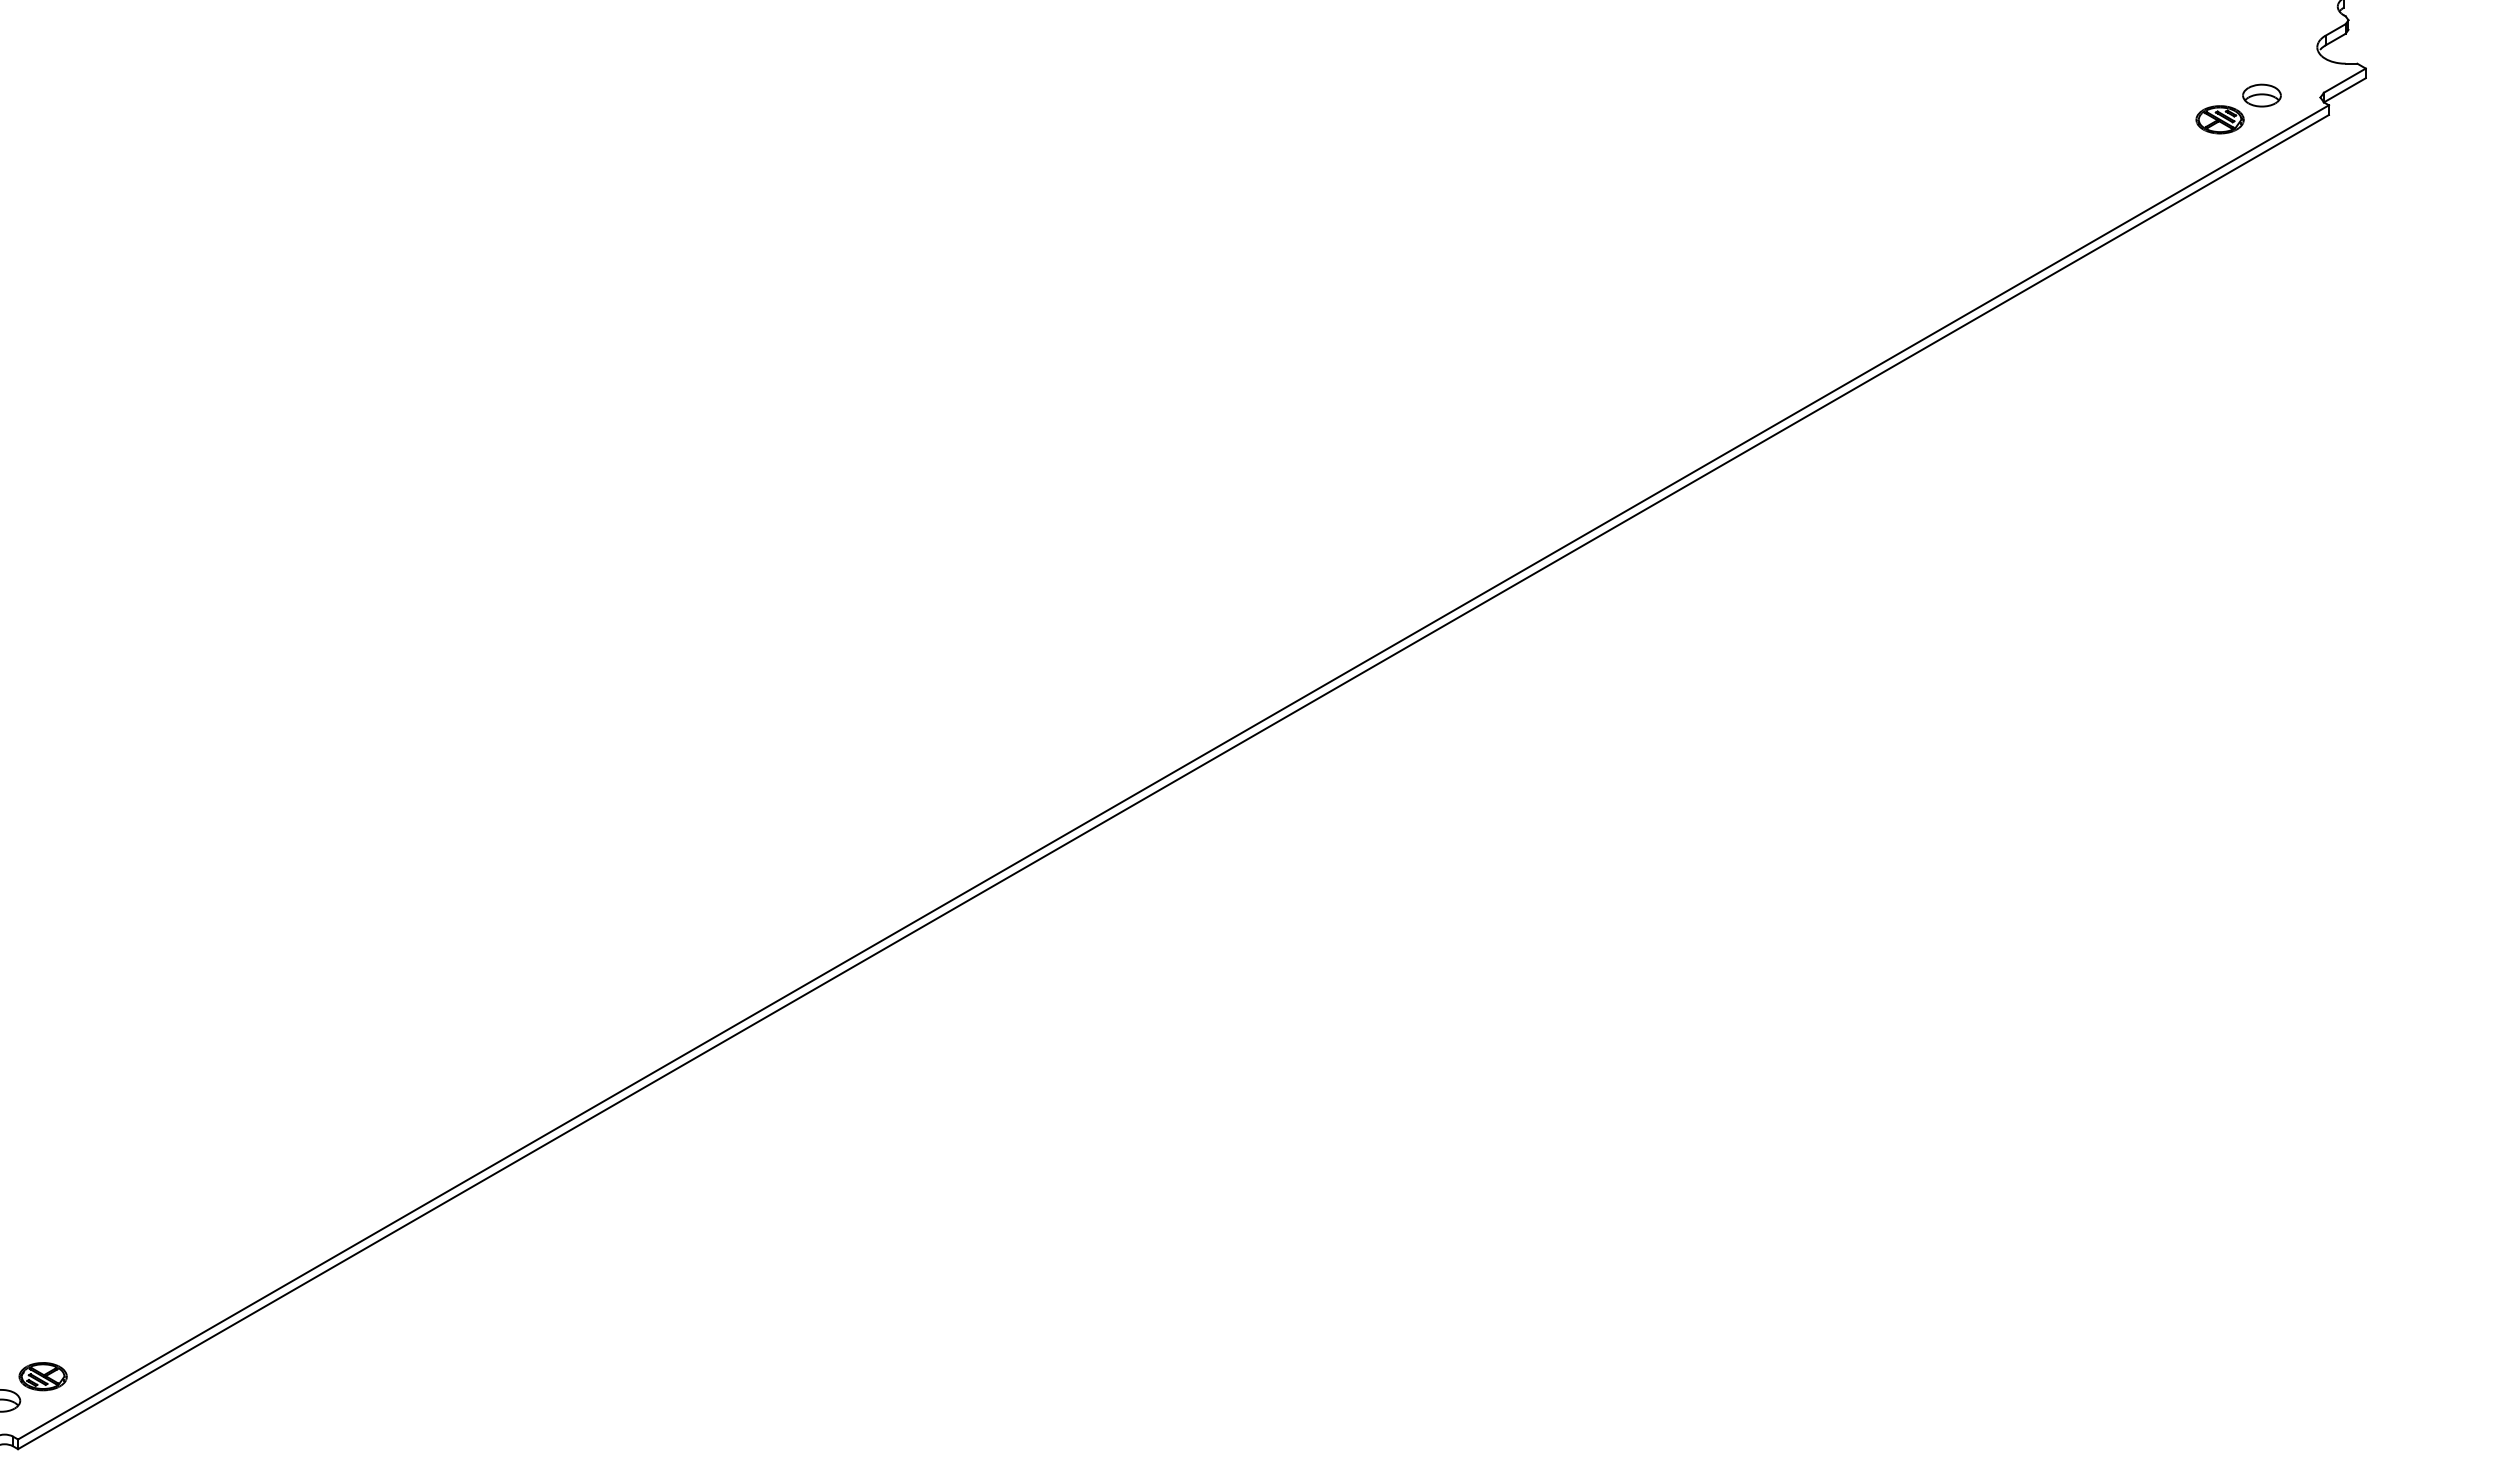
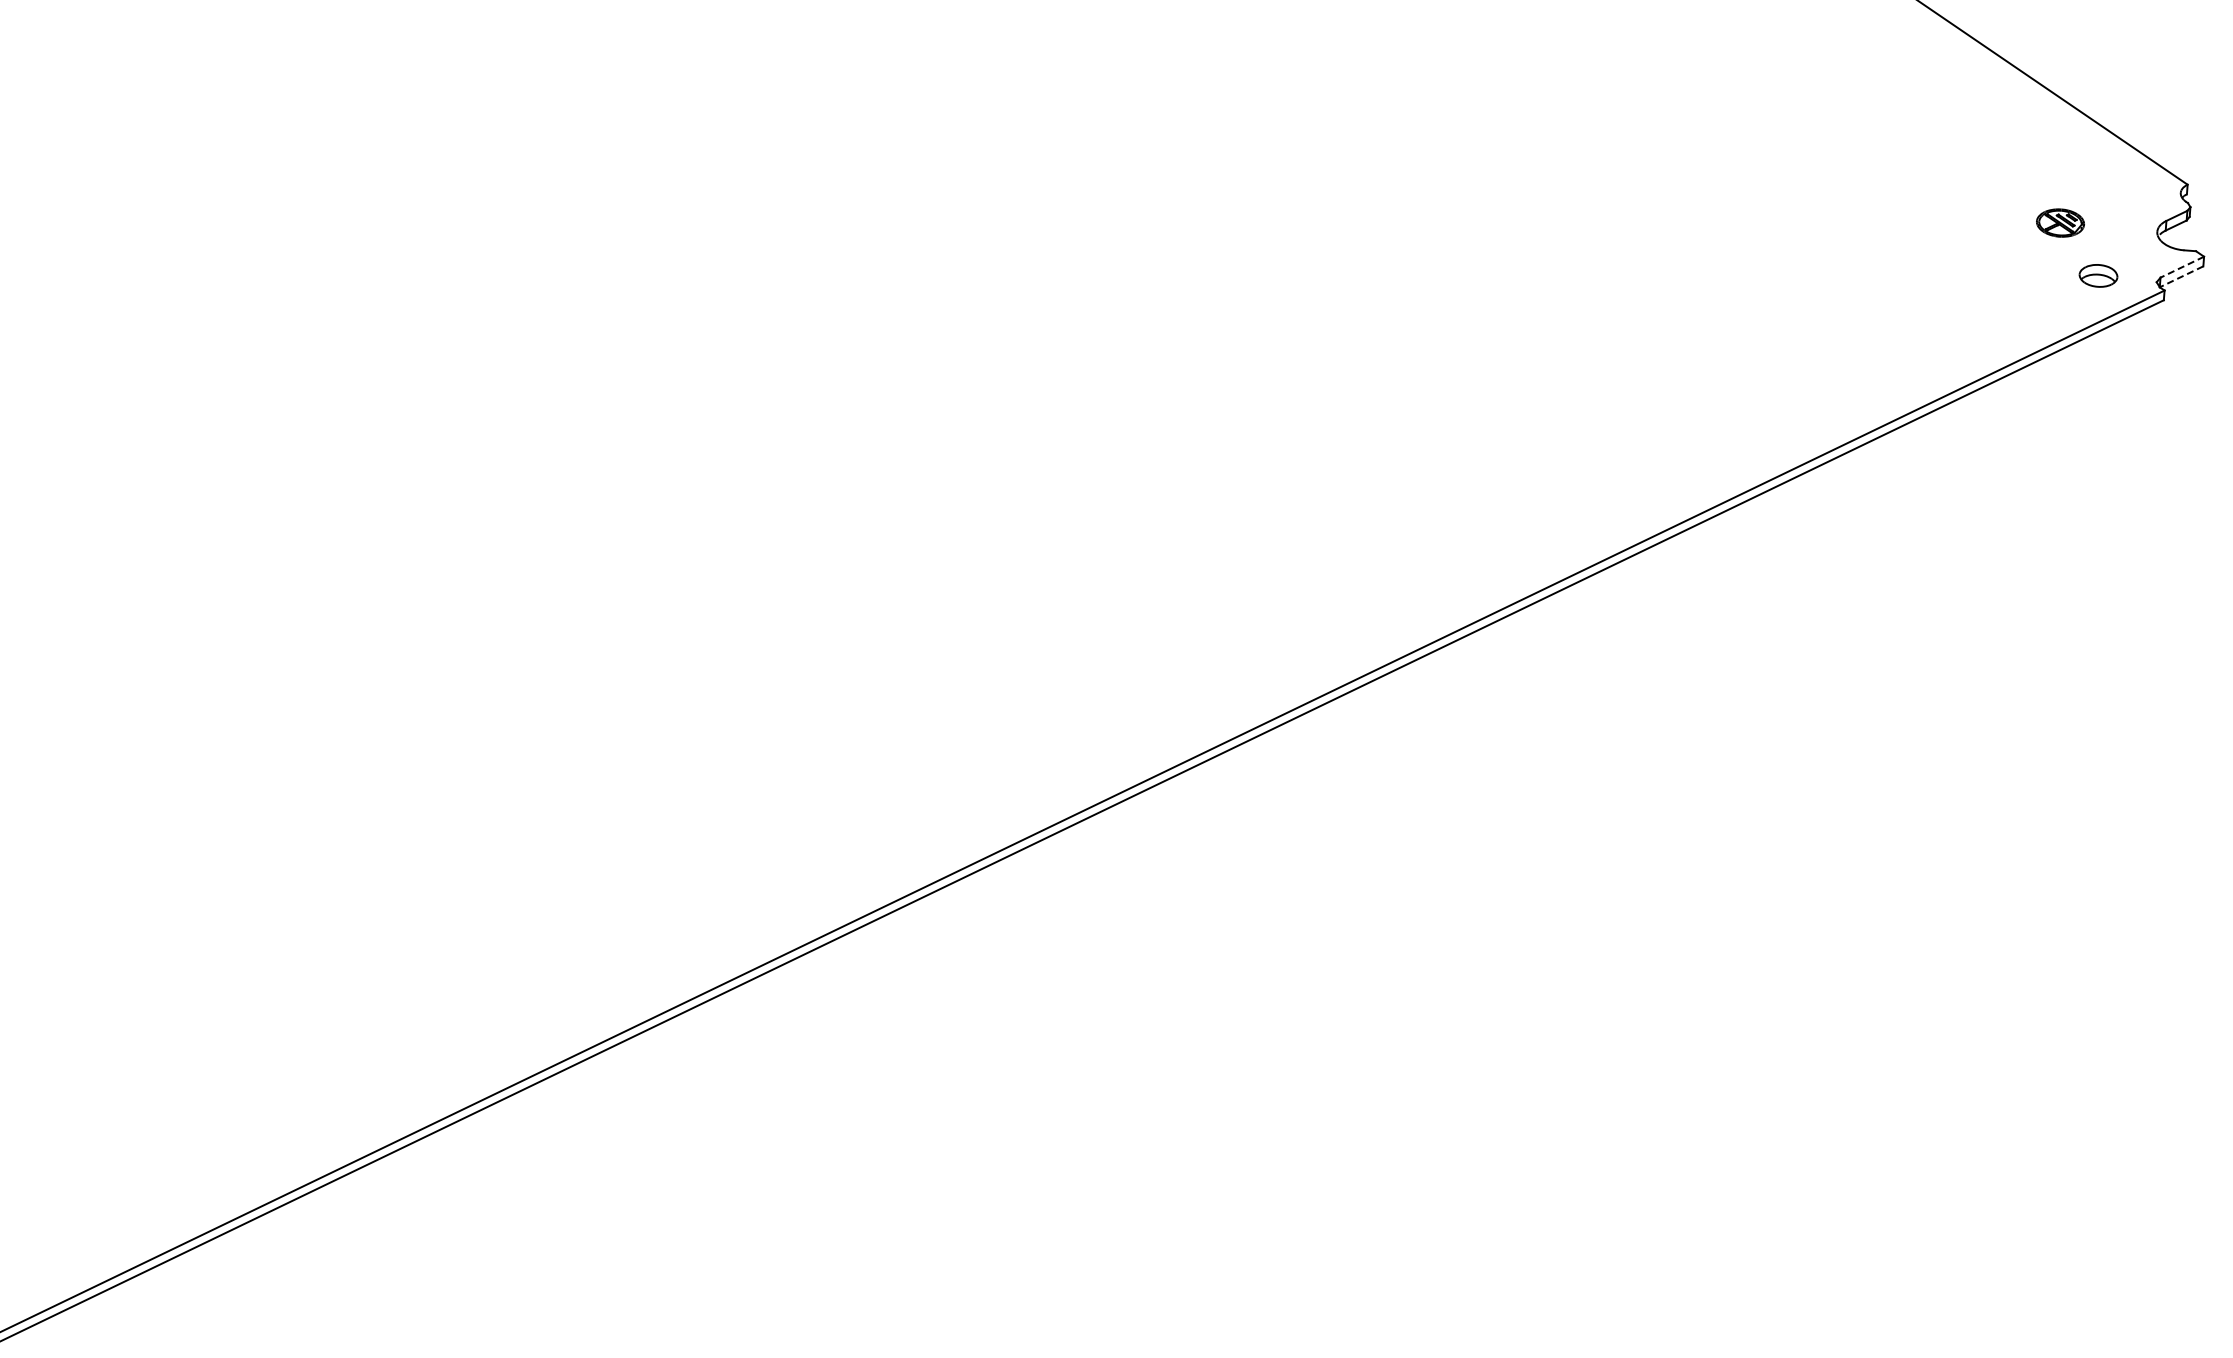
line: (2344, 80) -> (2181, 267), solid -> dashed
line: (2344, 90) -> (2181, 276), solid -> dashed
part: (2219, 119) -> (2059, 222), moved

